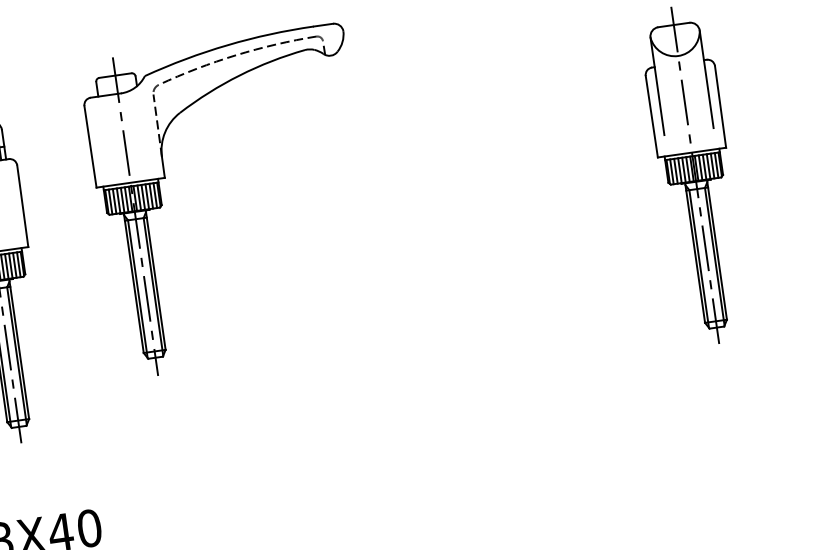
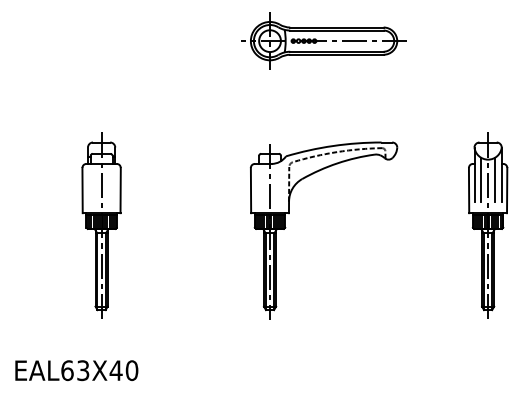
line: (696, 89) -> (495, 179), added
line: (671, 93) -> (481, 179), added
part: (164, 204) -> (286, 227), moved

